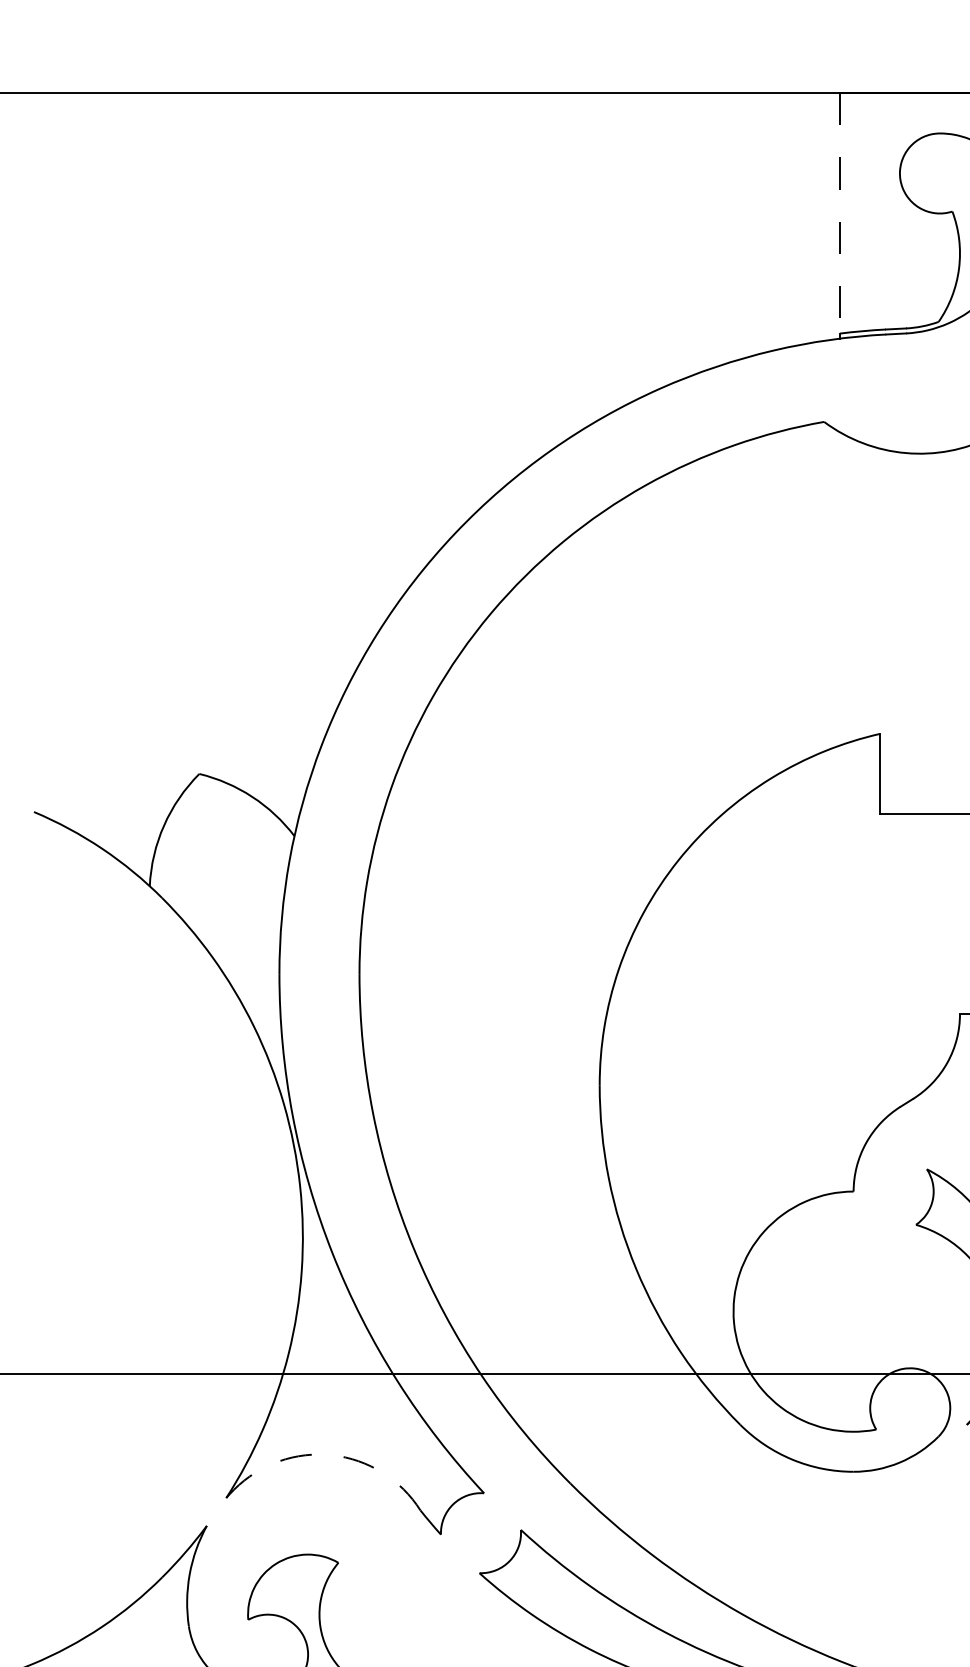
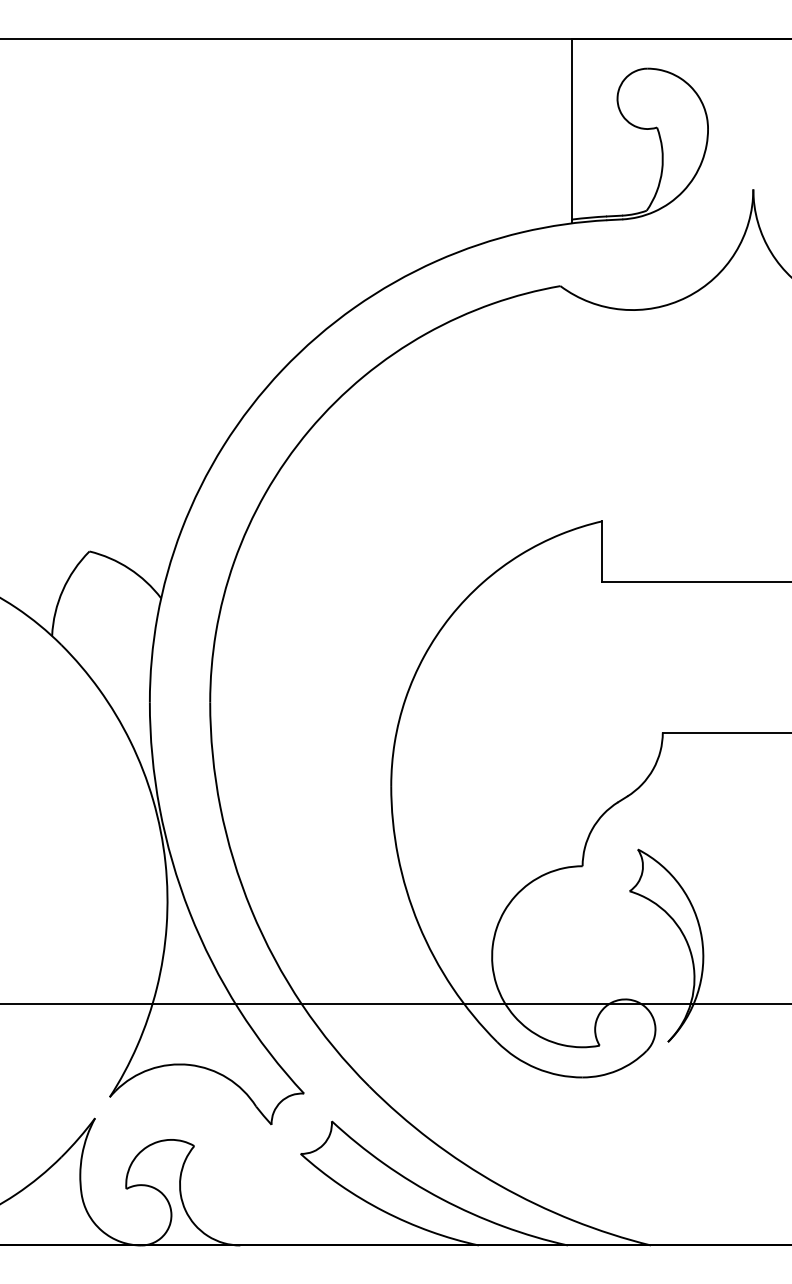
line: (840, 214) -> (572, 129), dashed -> solid
arc: (332, 1454) -> (189, 1064), dashed -> solid

